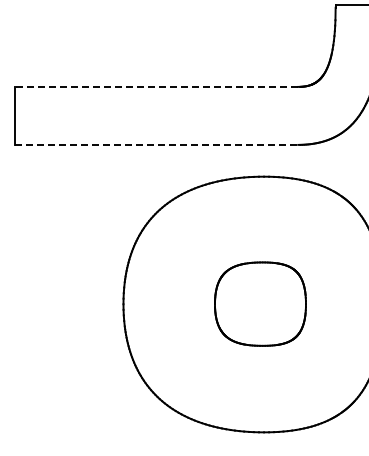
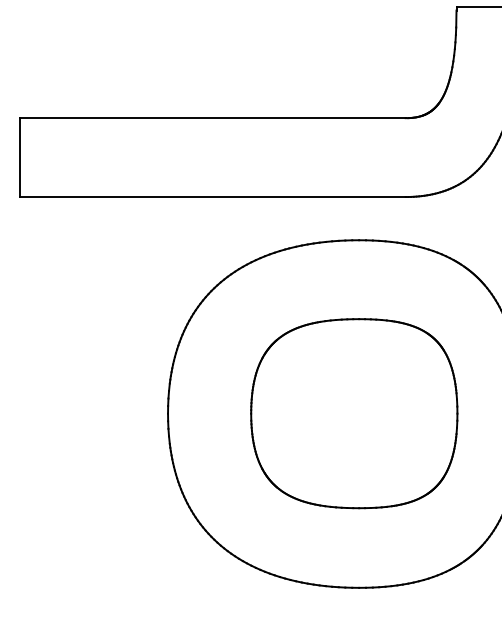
line: (156, 86) -> (212, 117), dashed -> solid
line: (156, 144) -> (212, 196), dashed -> solid
part: (260, 303) -> (354, 412), size x1.67

